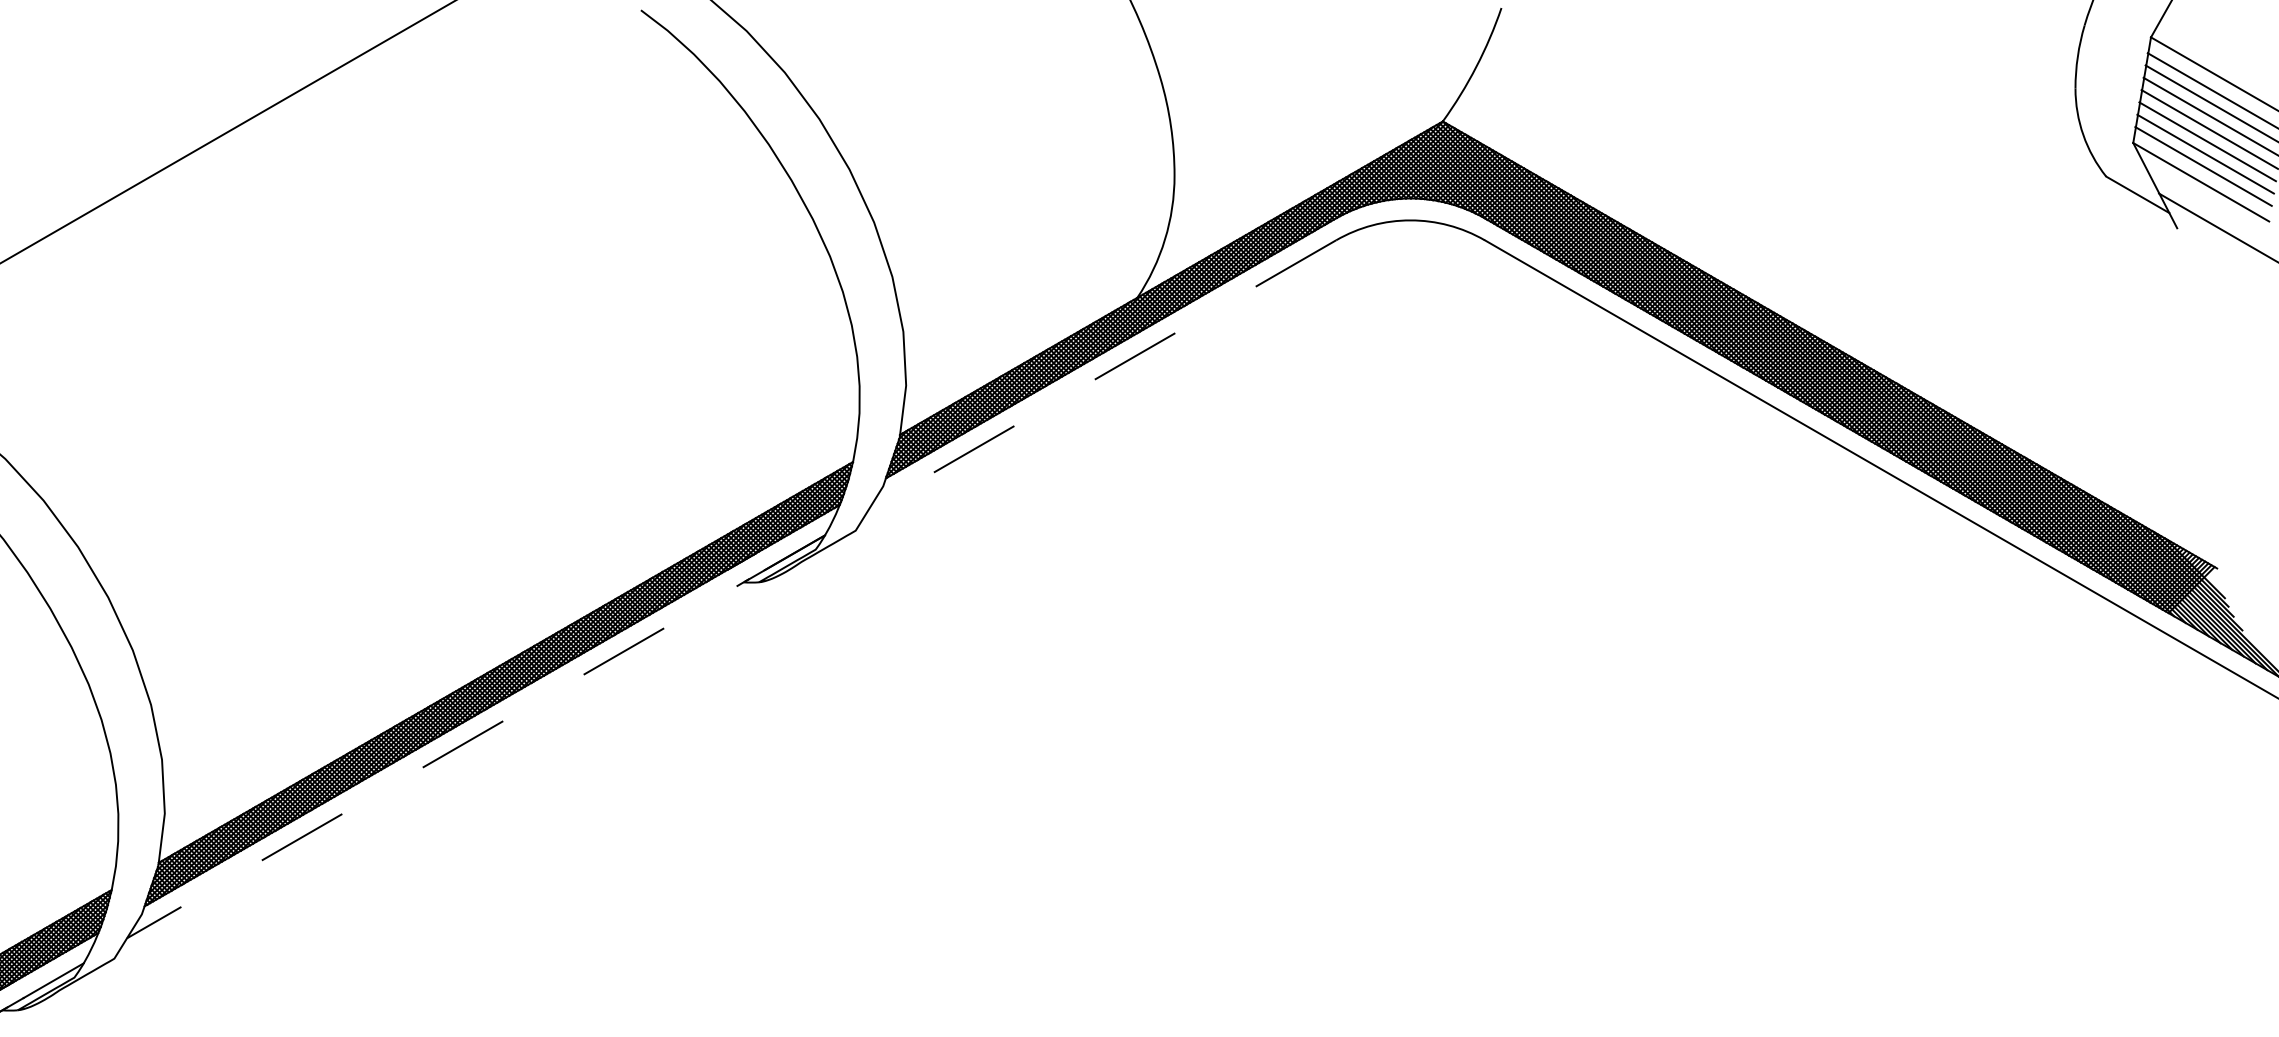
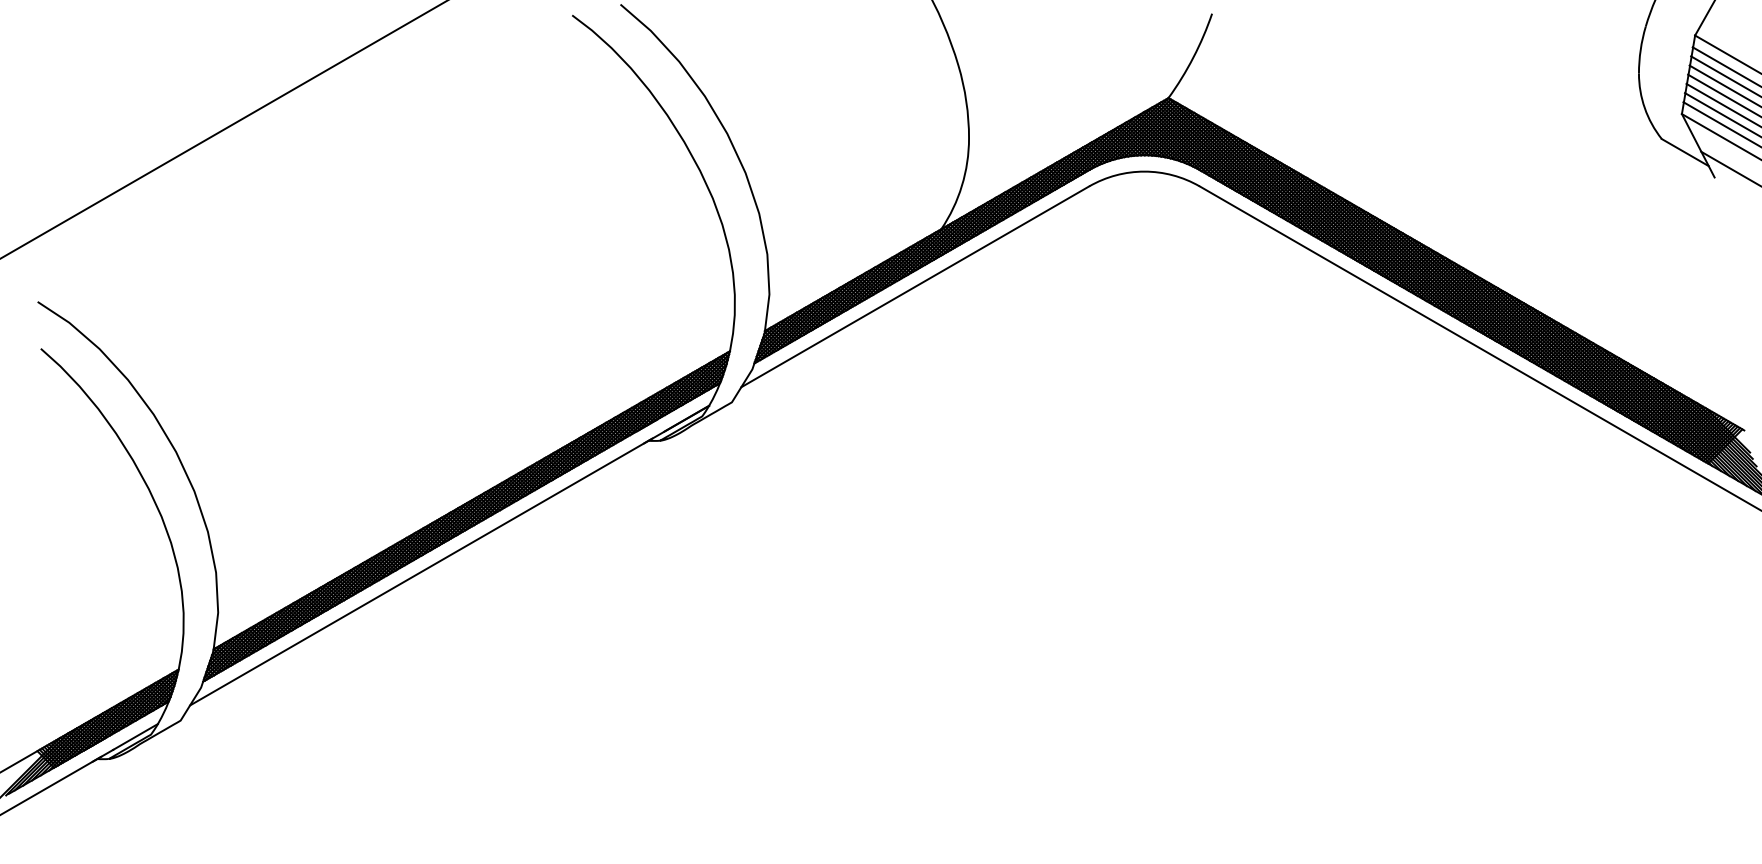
line: (1102, 374) -> (915, 286), dashed -> solid
line: (475, 736) -> (449, 555), dashed -> solid

